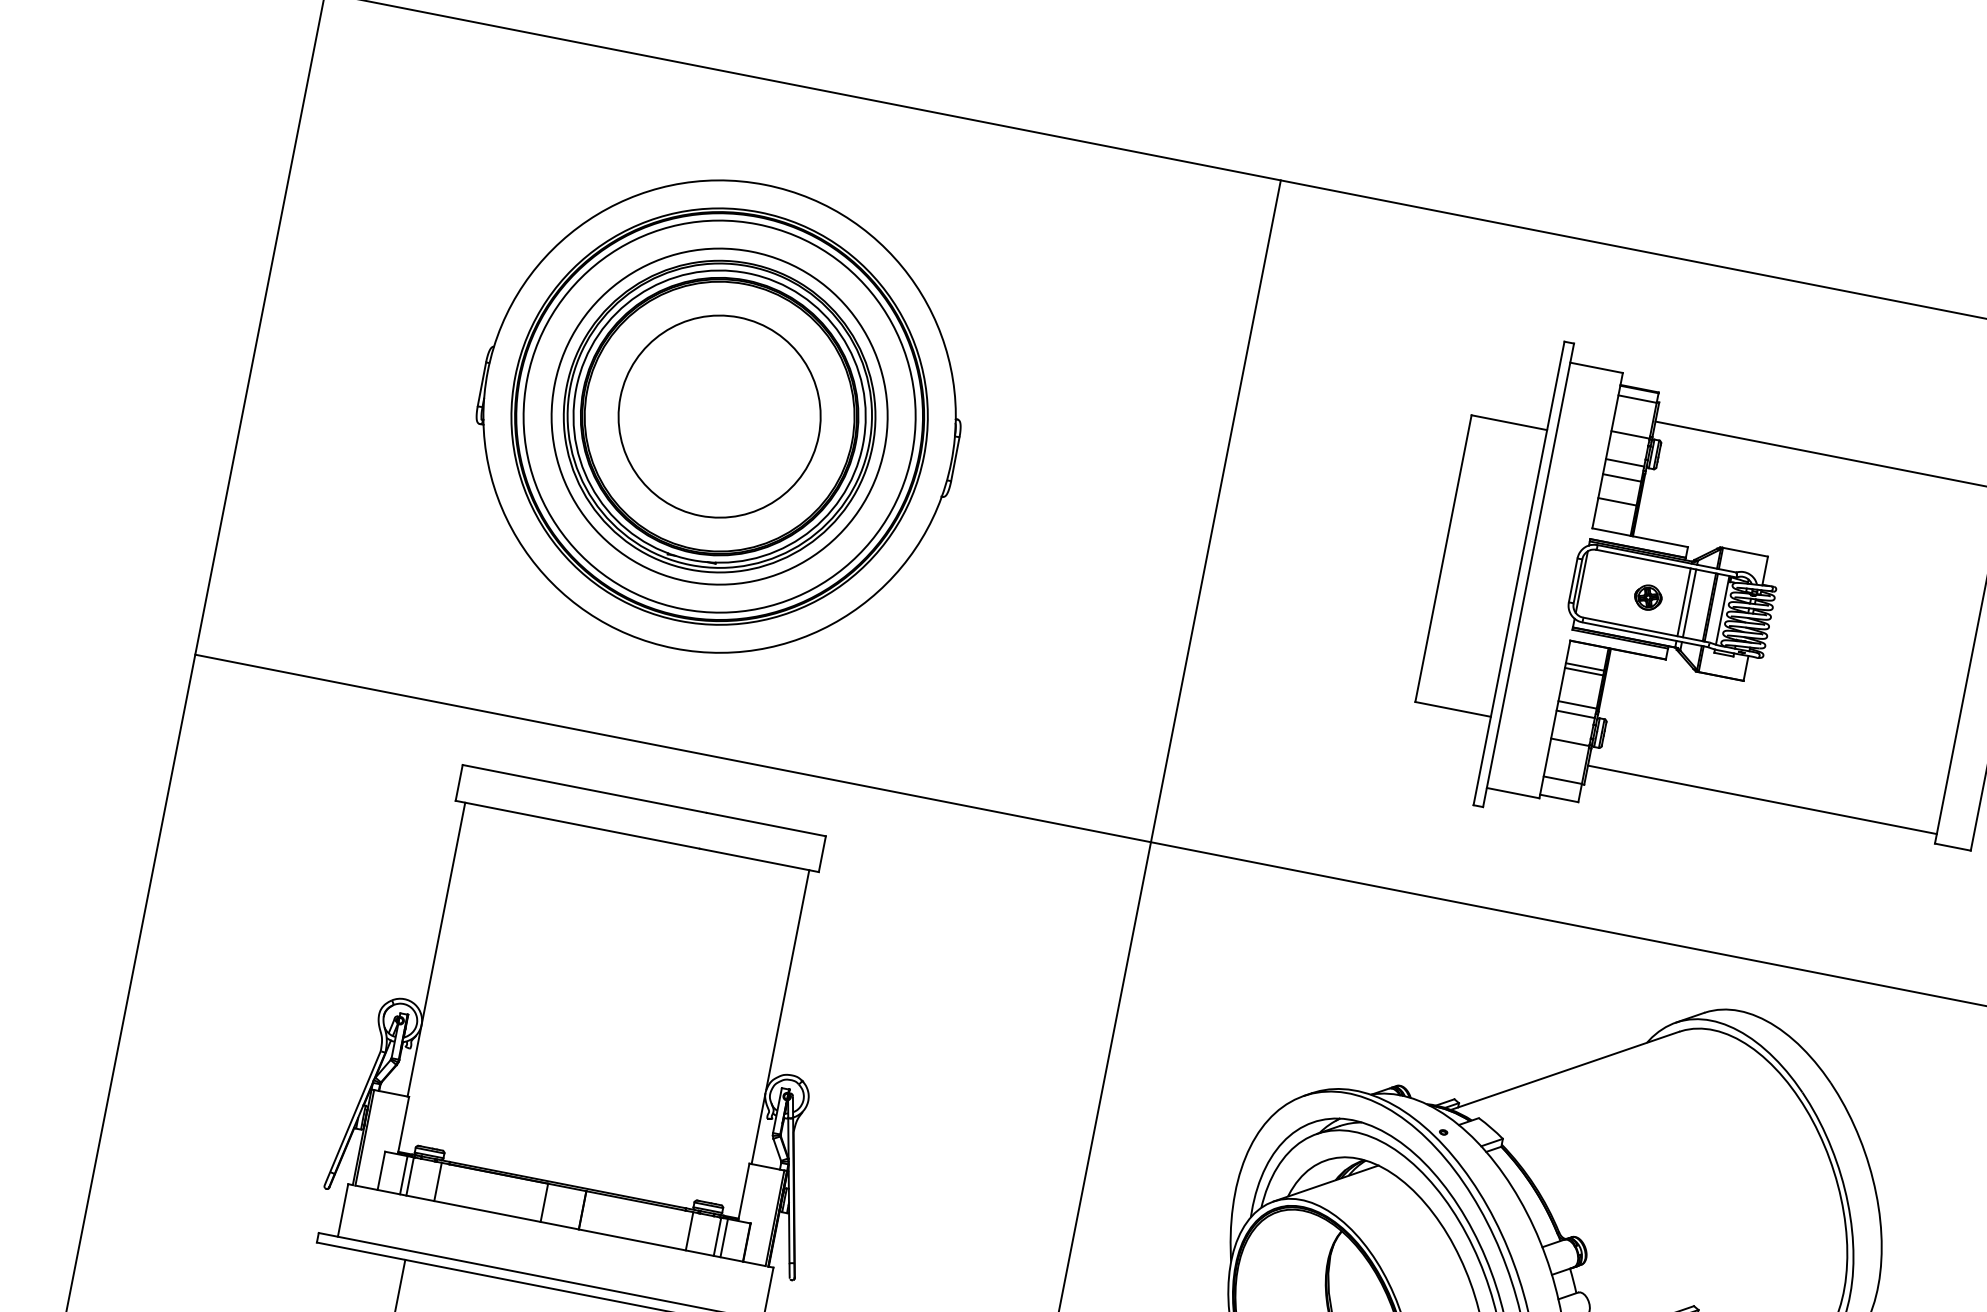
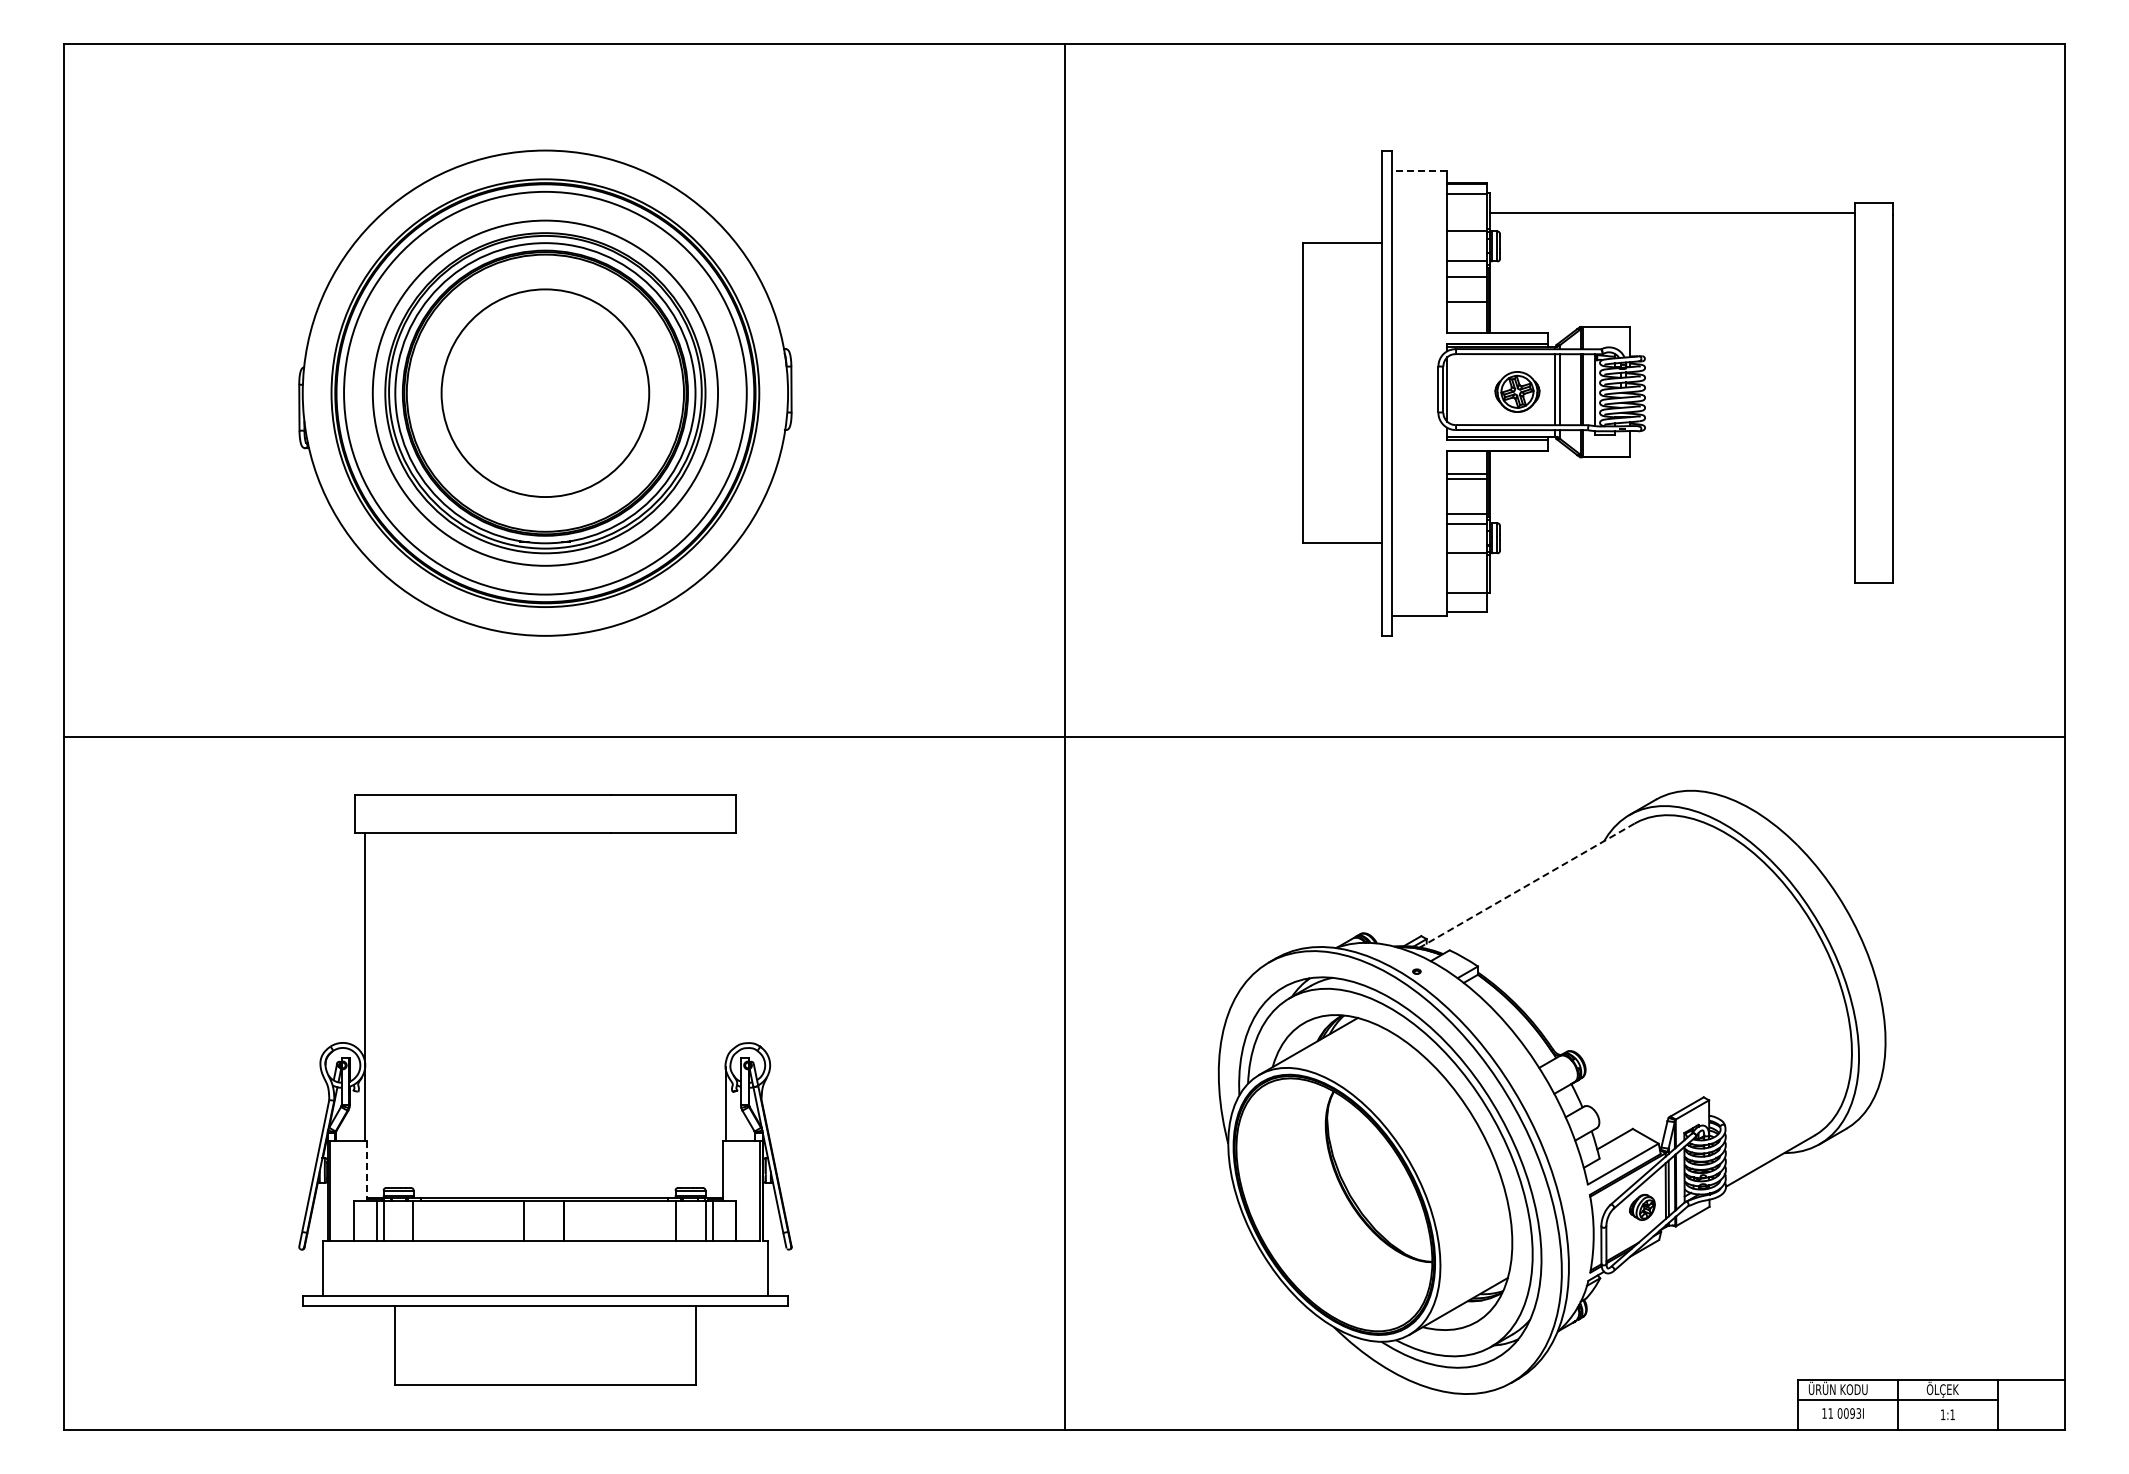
line: (1596, 367) -> (1419, 170), solid -> dashed
part: (1648, 597) -> (1517, 391), size x1.6
line: (1762, 799) -> (1672, 573), removed
line: (787, 979) -> (725, 947), removed
line: (1565, 1070) -> (1527, 885), solid -> dashed
line: (403, 1125) -> (366, 1170), solid -> dashed

